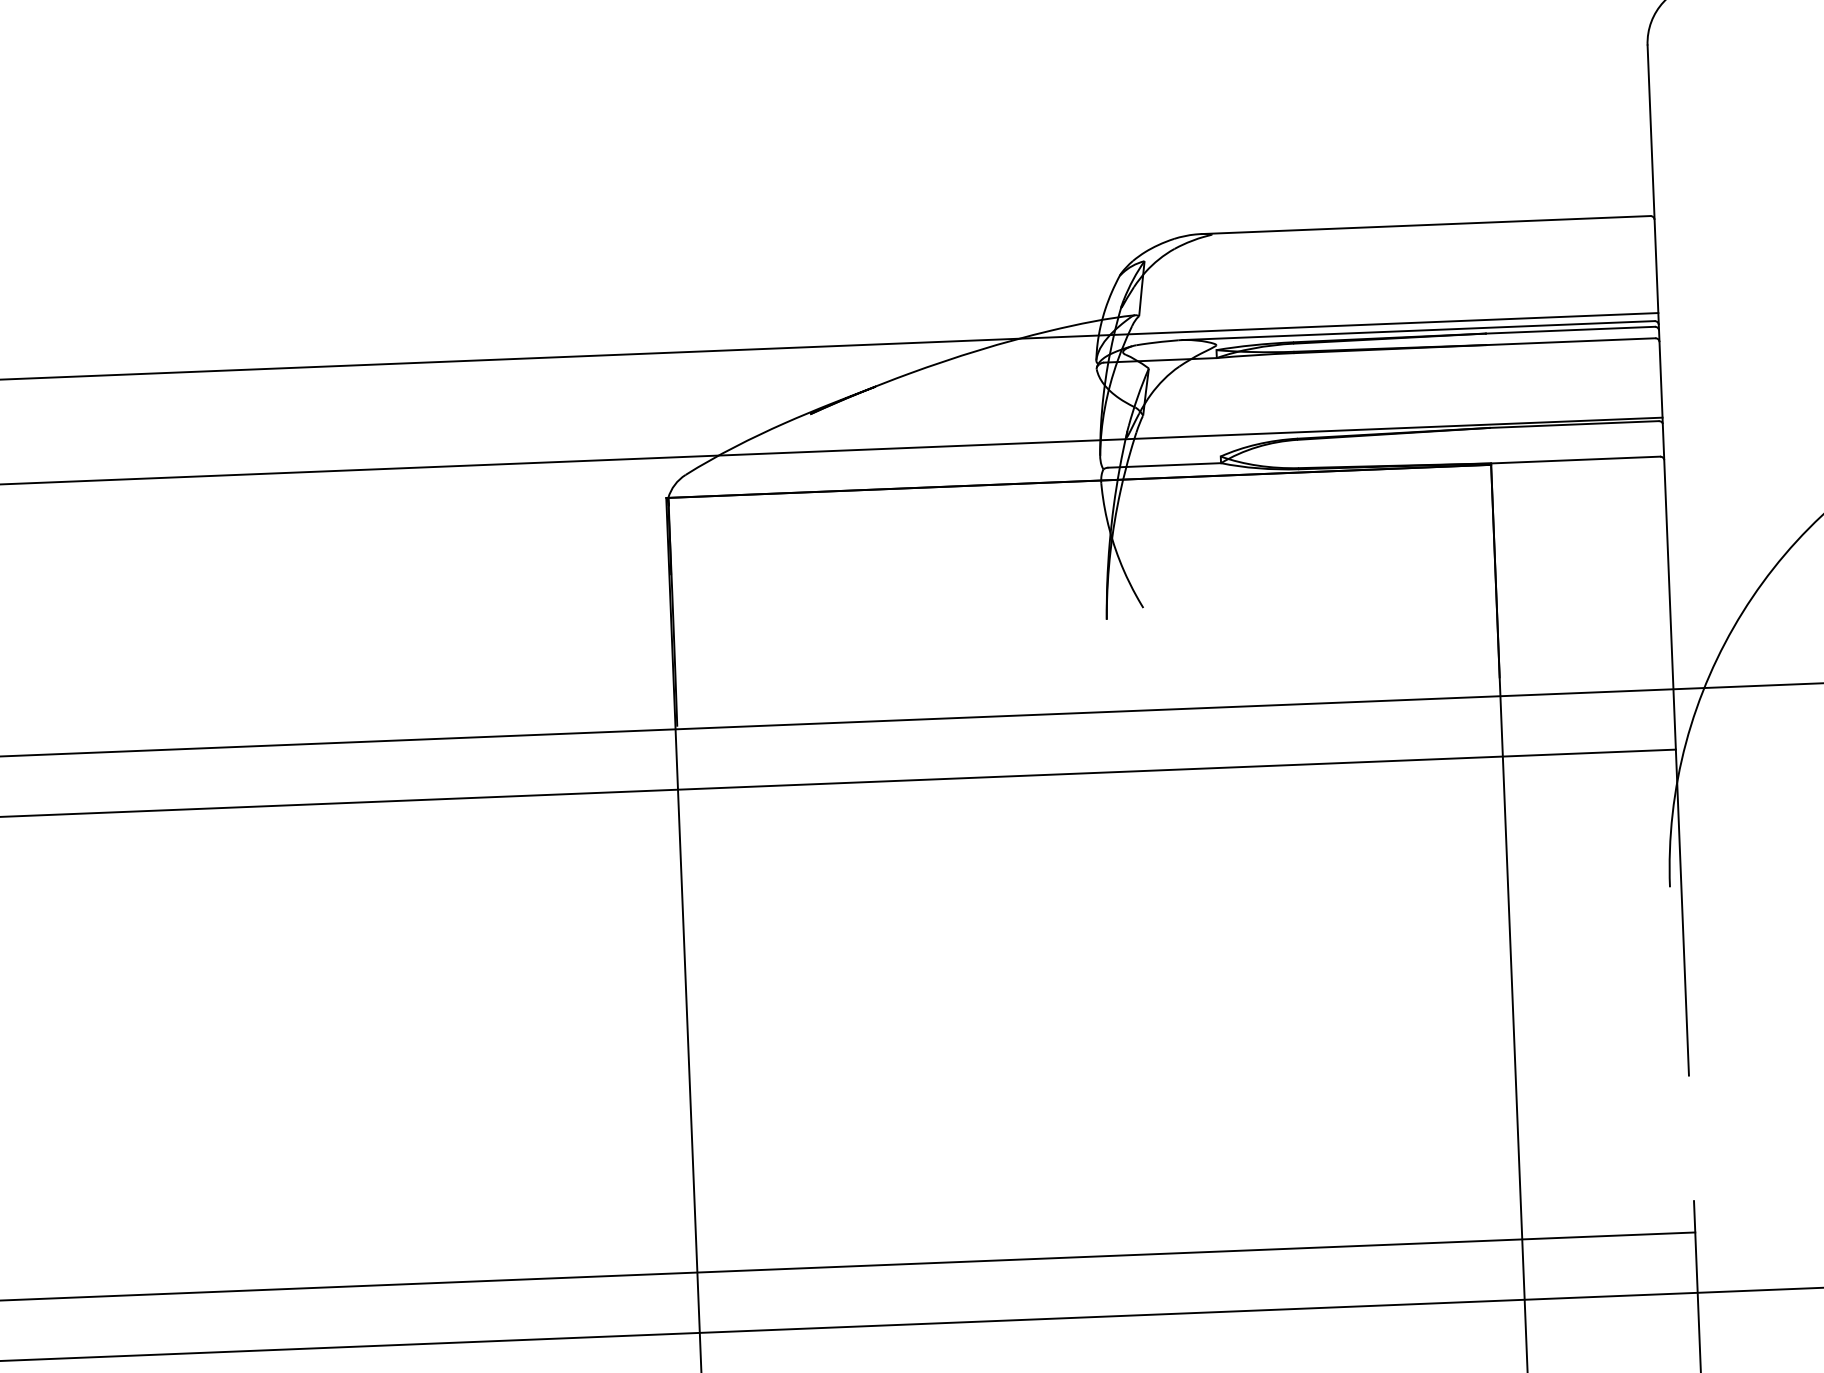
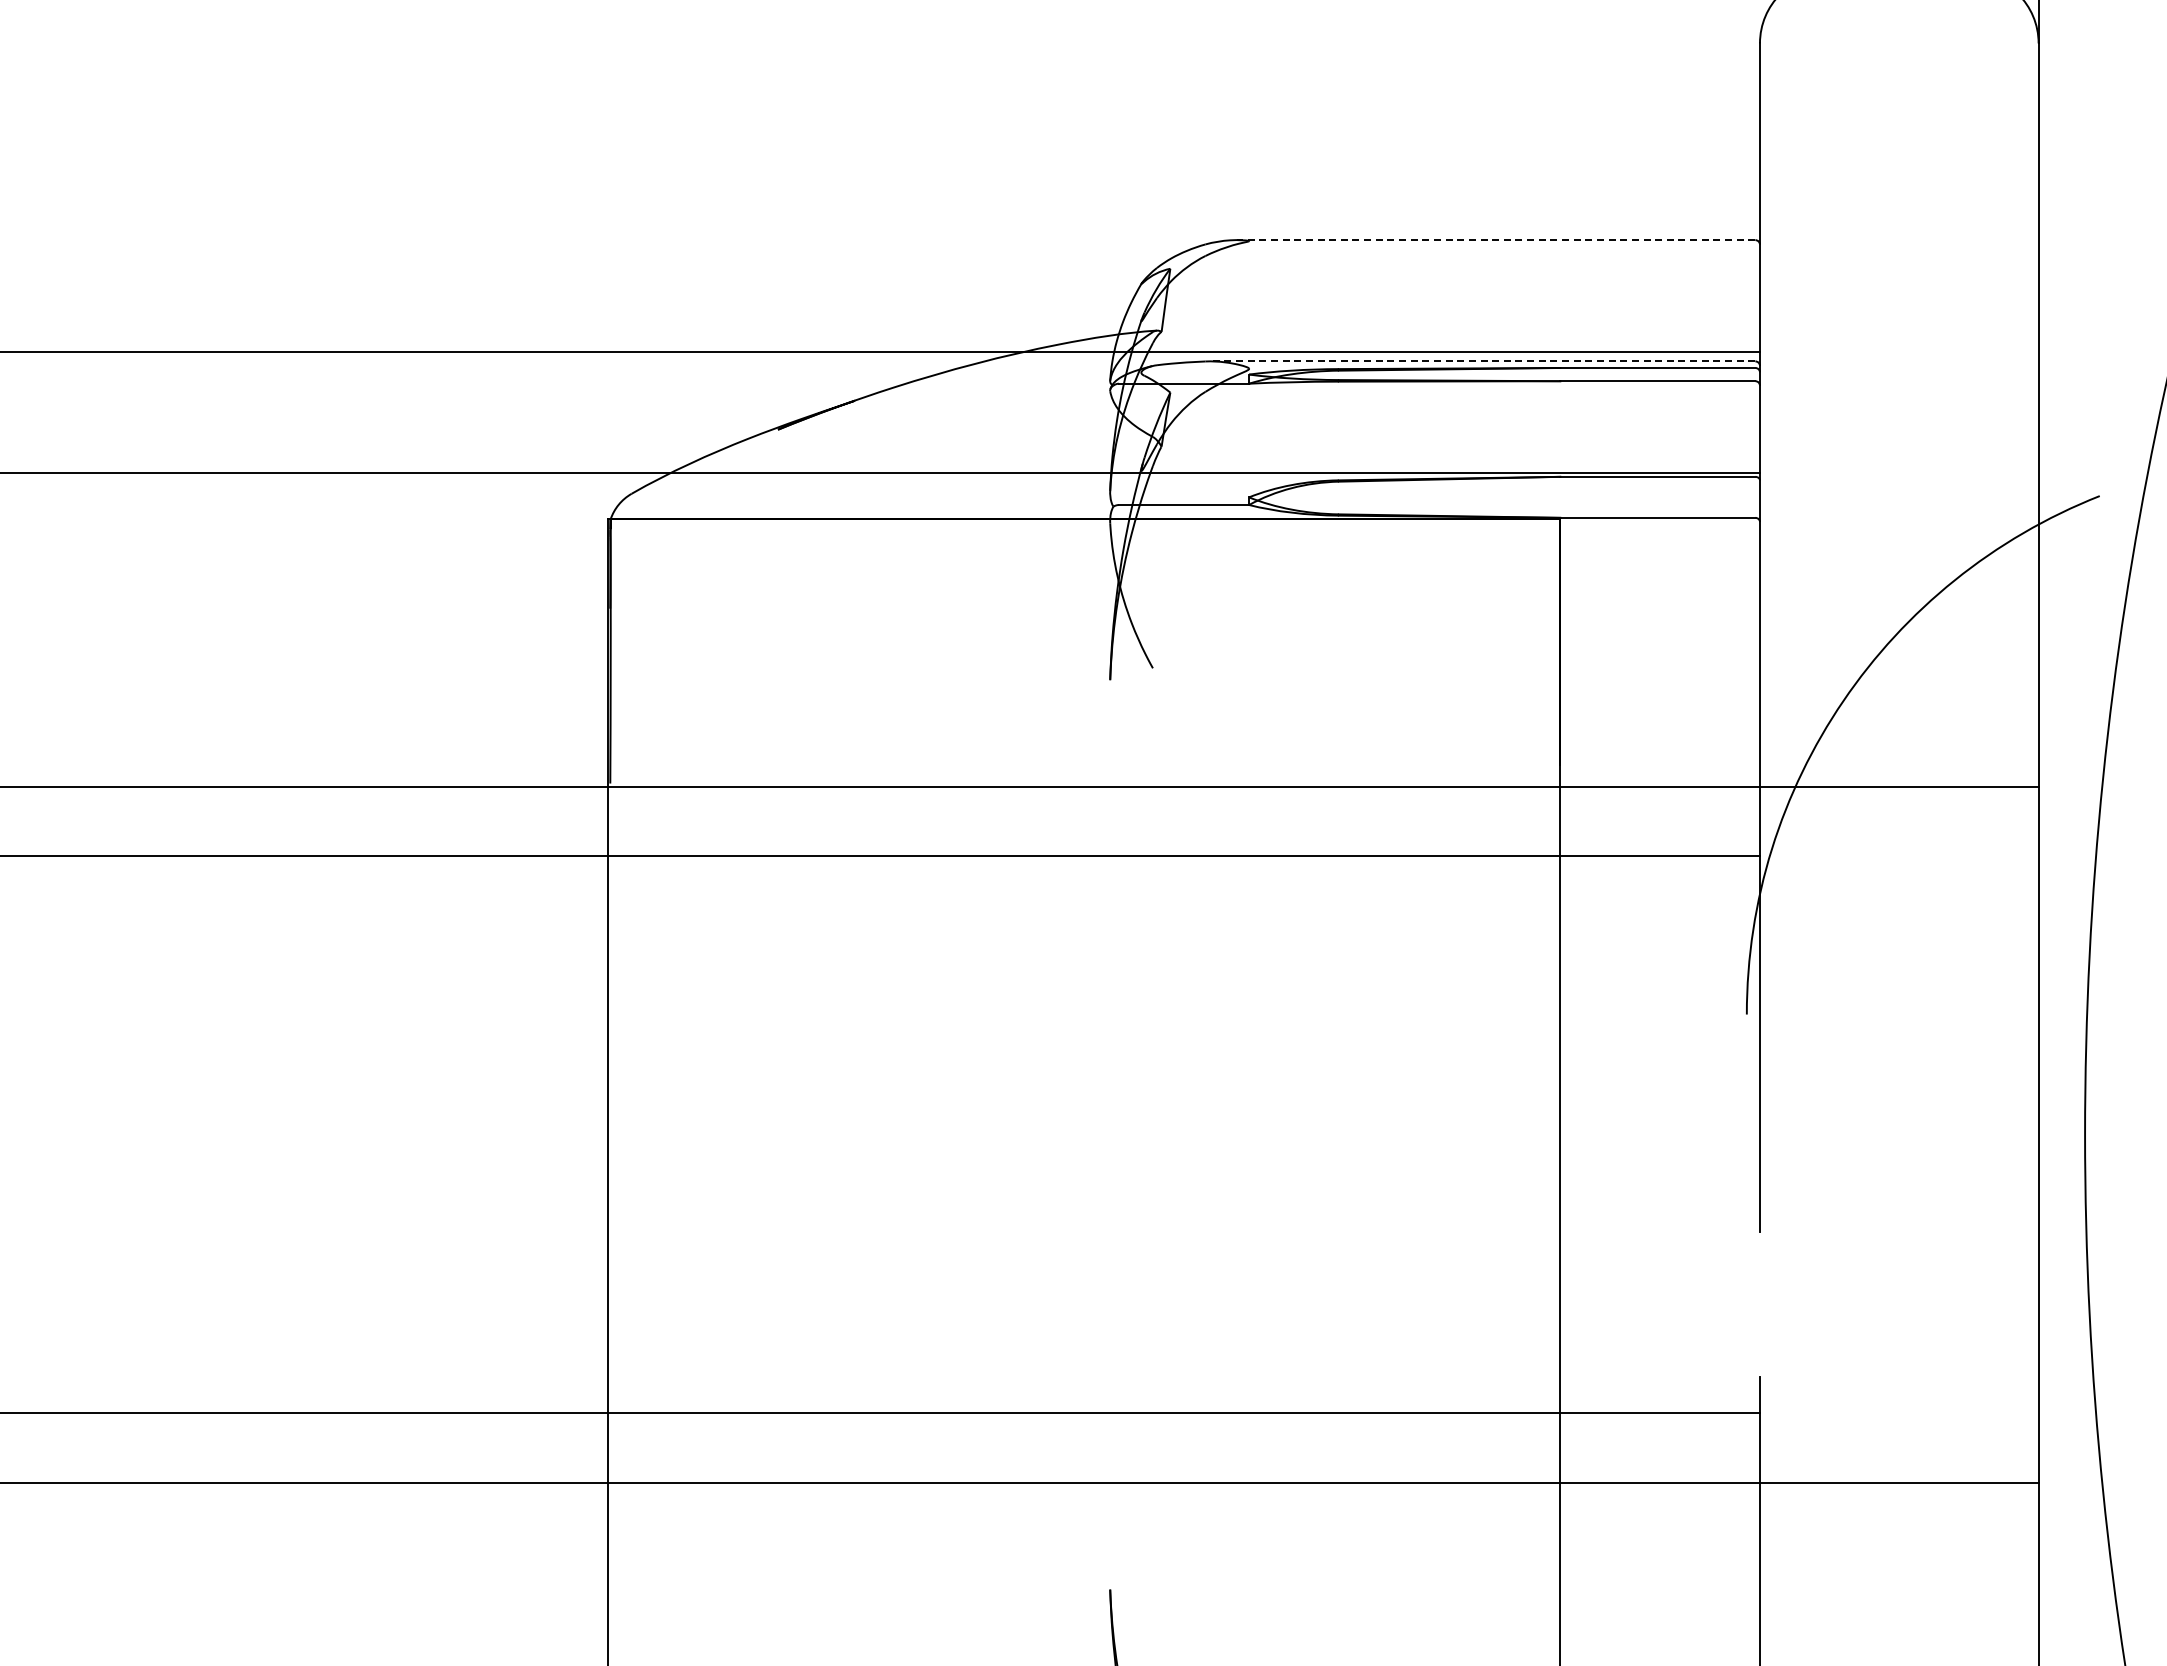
line: (1426, 225) -> (1496, 240), solid -> dashed
line: (1418, 330) -> (1482, 361), solid -> dashed

